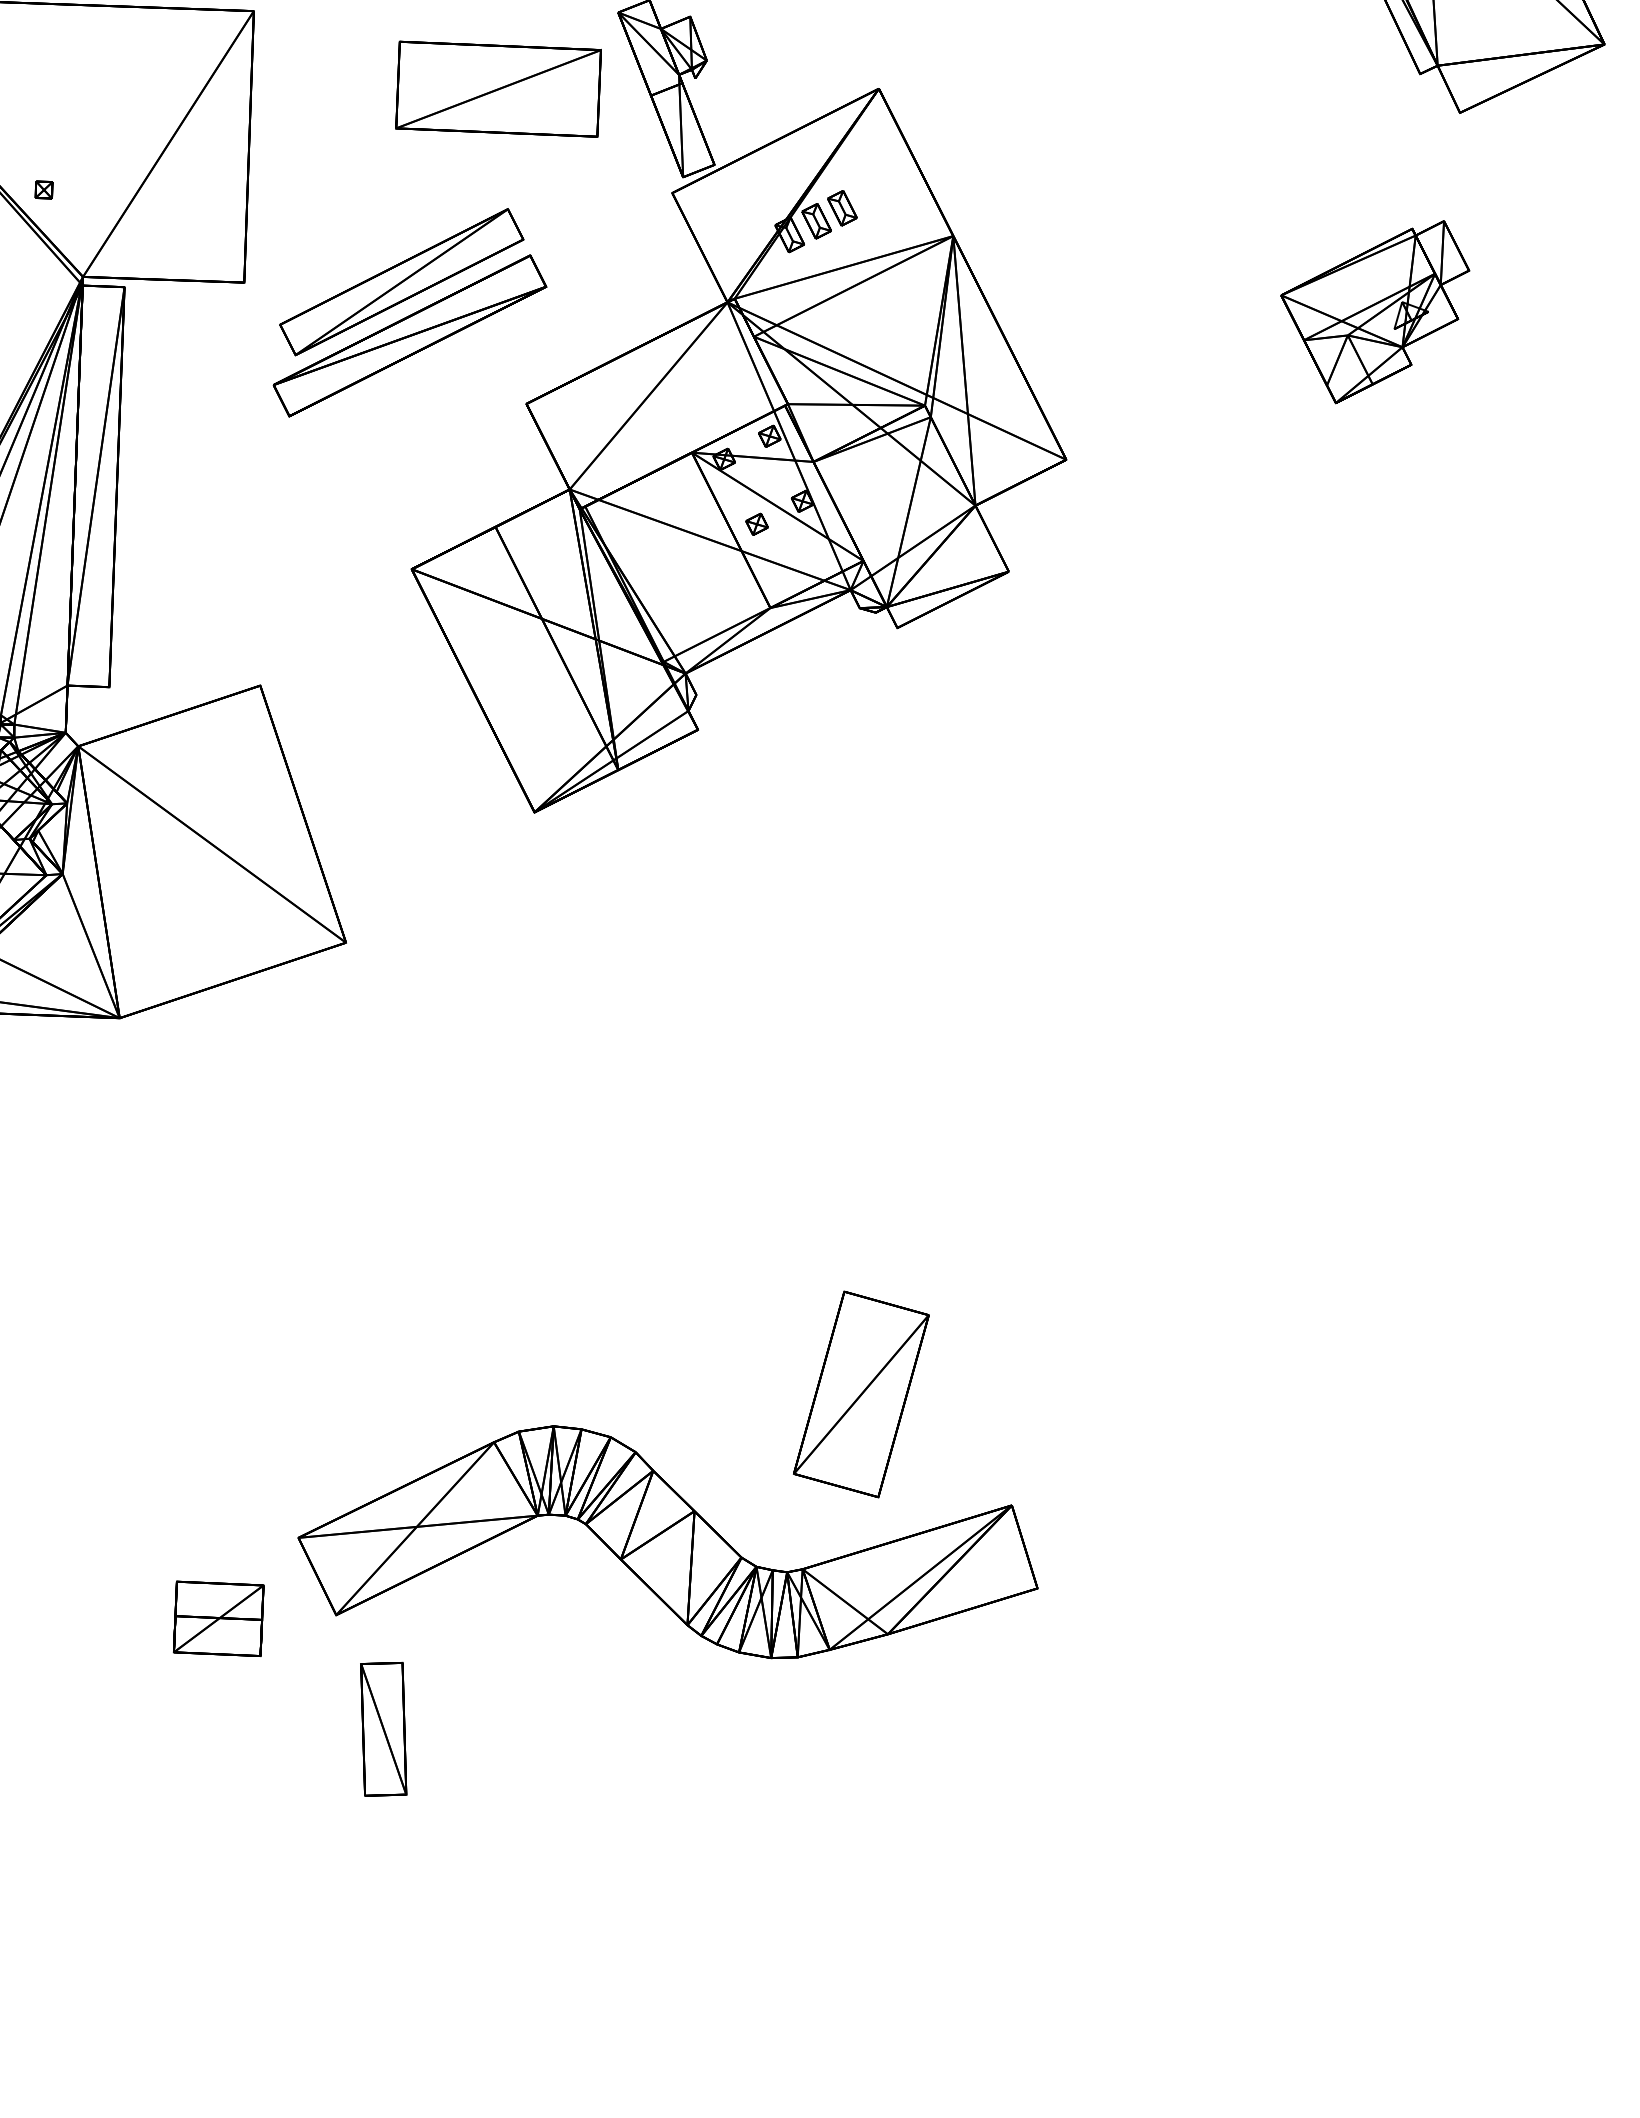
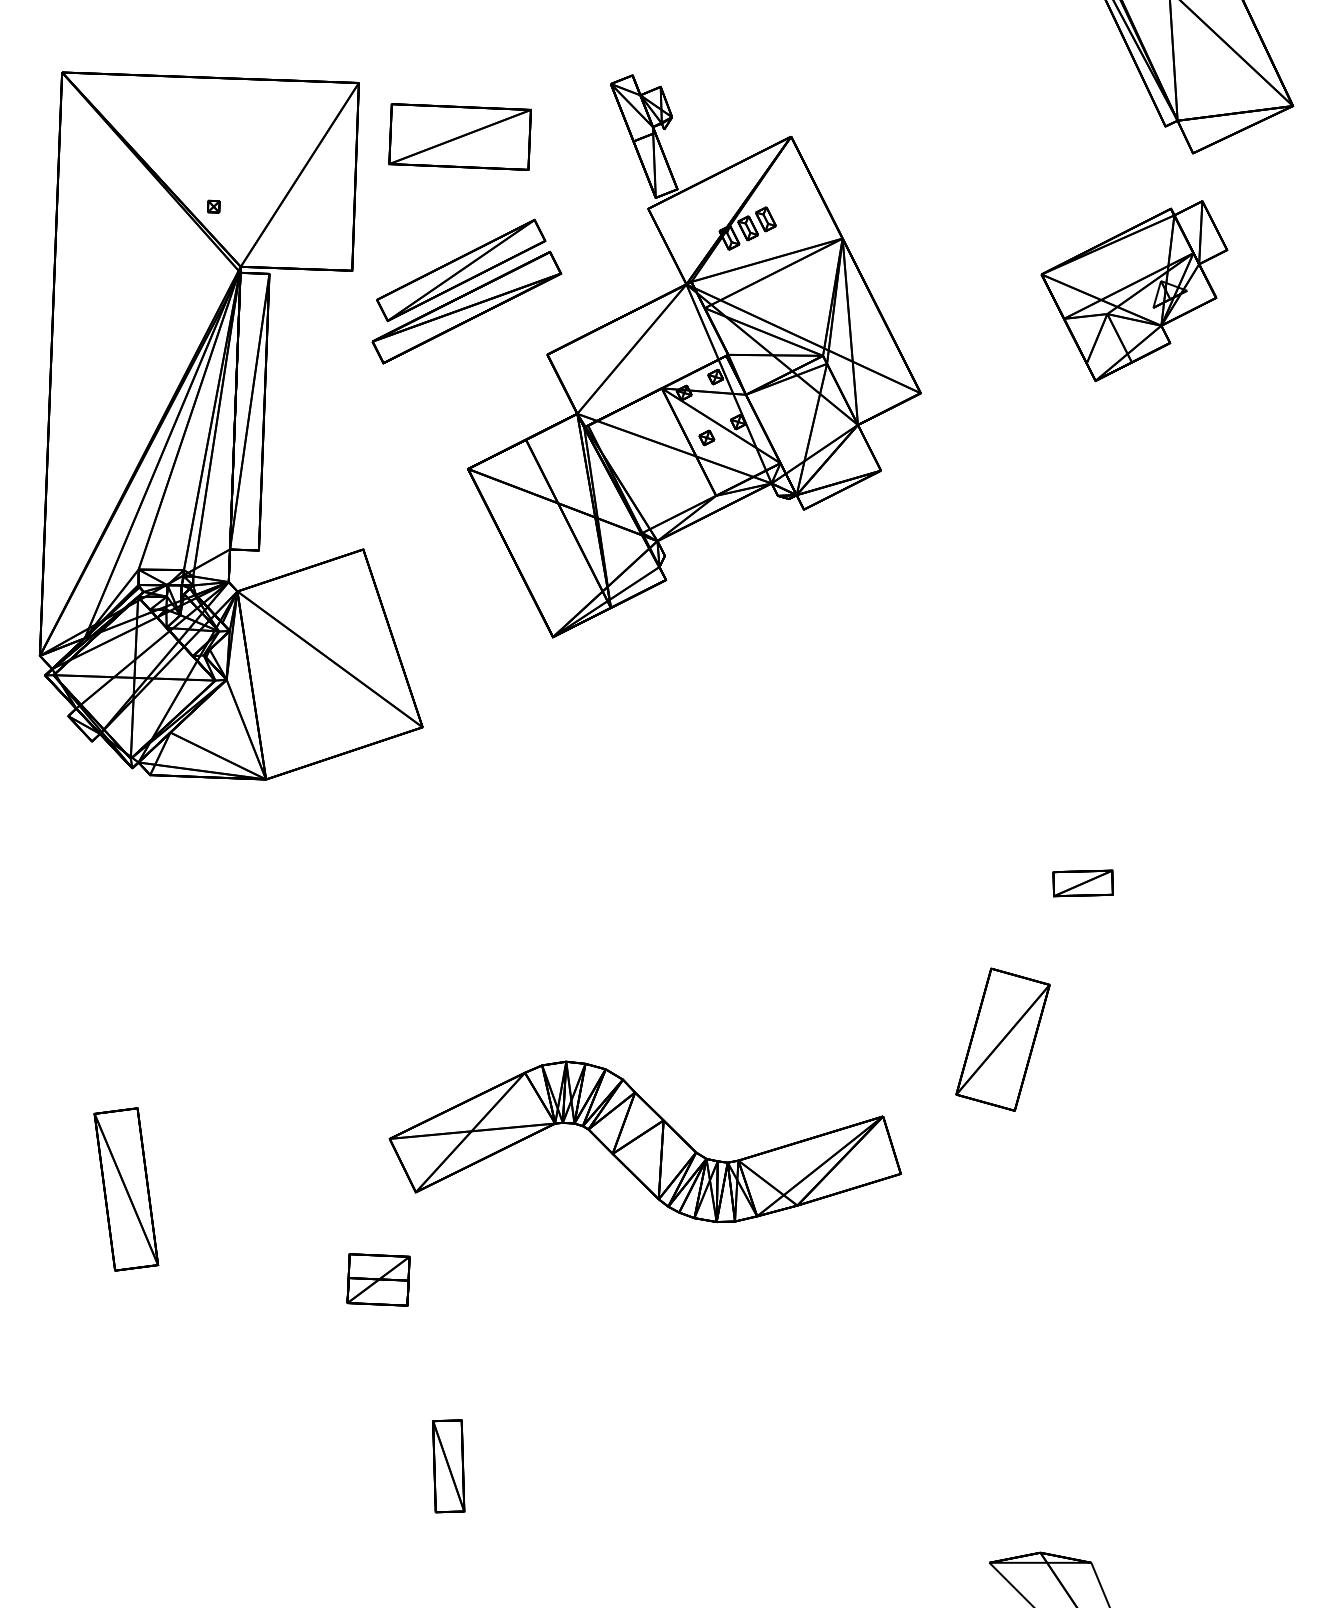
part: (497, 88) -> (459, 136), moved
part: (1375, 312) -> (1134, 291), size x1.43
part: (1300, 1168) -> (1082, 883), added
part: (860, 1394) -> (1002, 1039), moved
part: (218, 1618) -> (378, 1279), moved
part: (383, 1729) -> (448, 1466), moved

